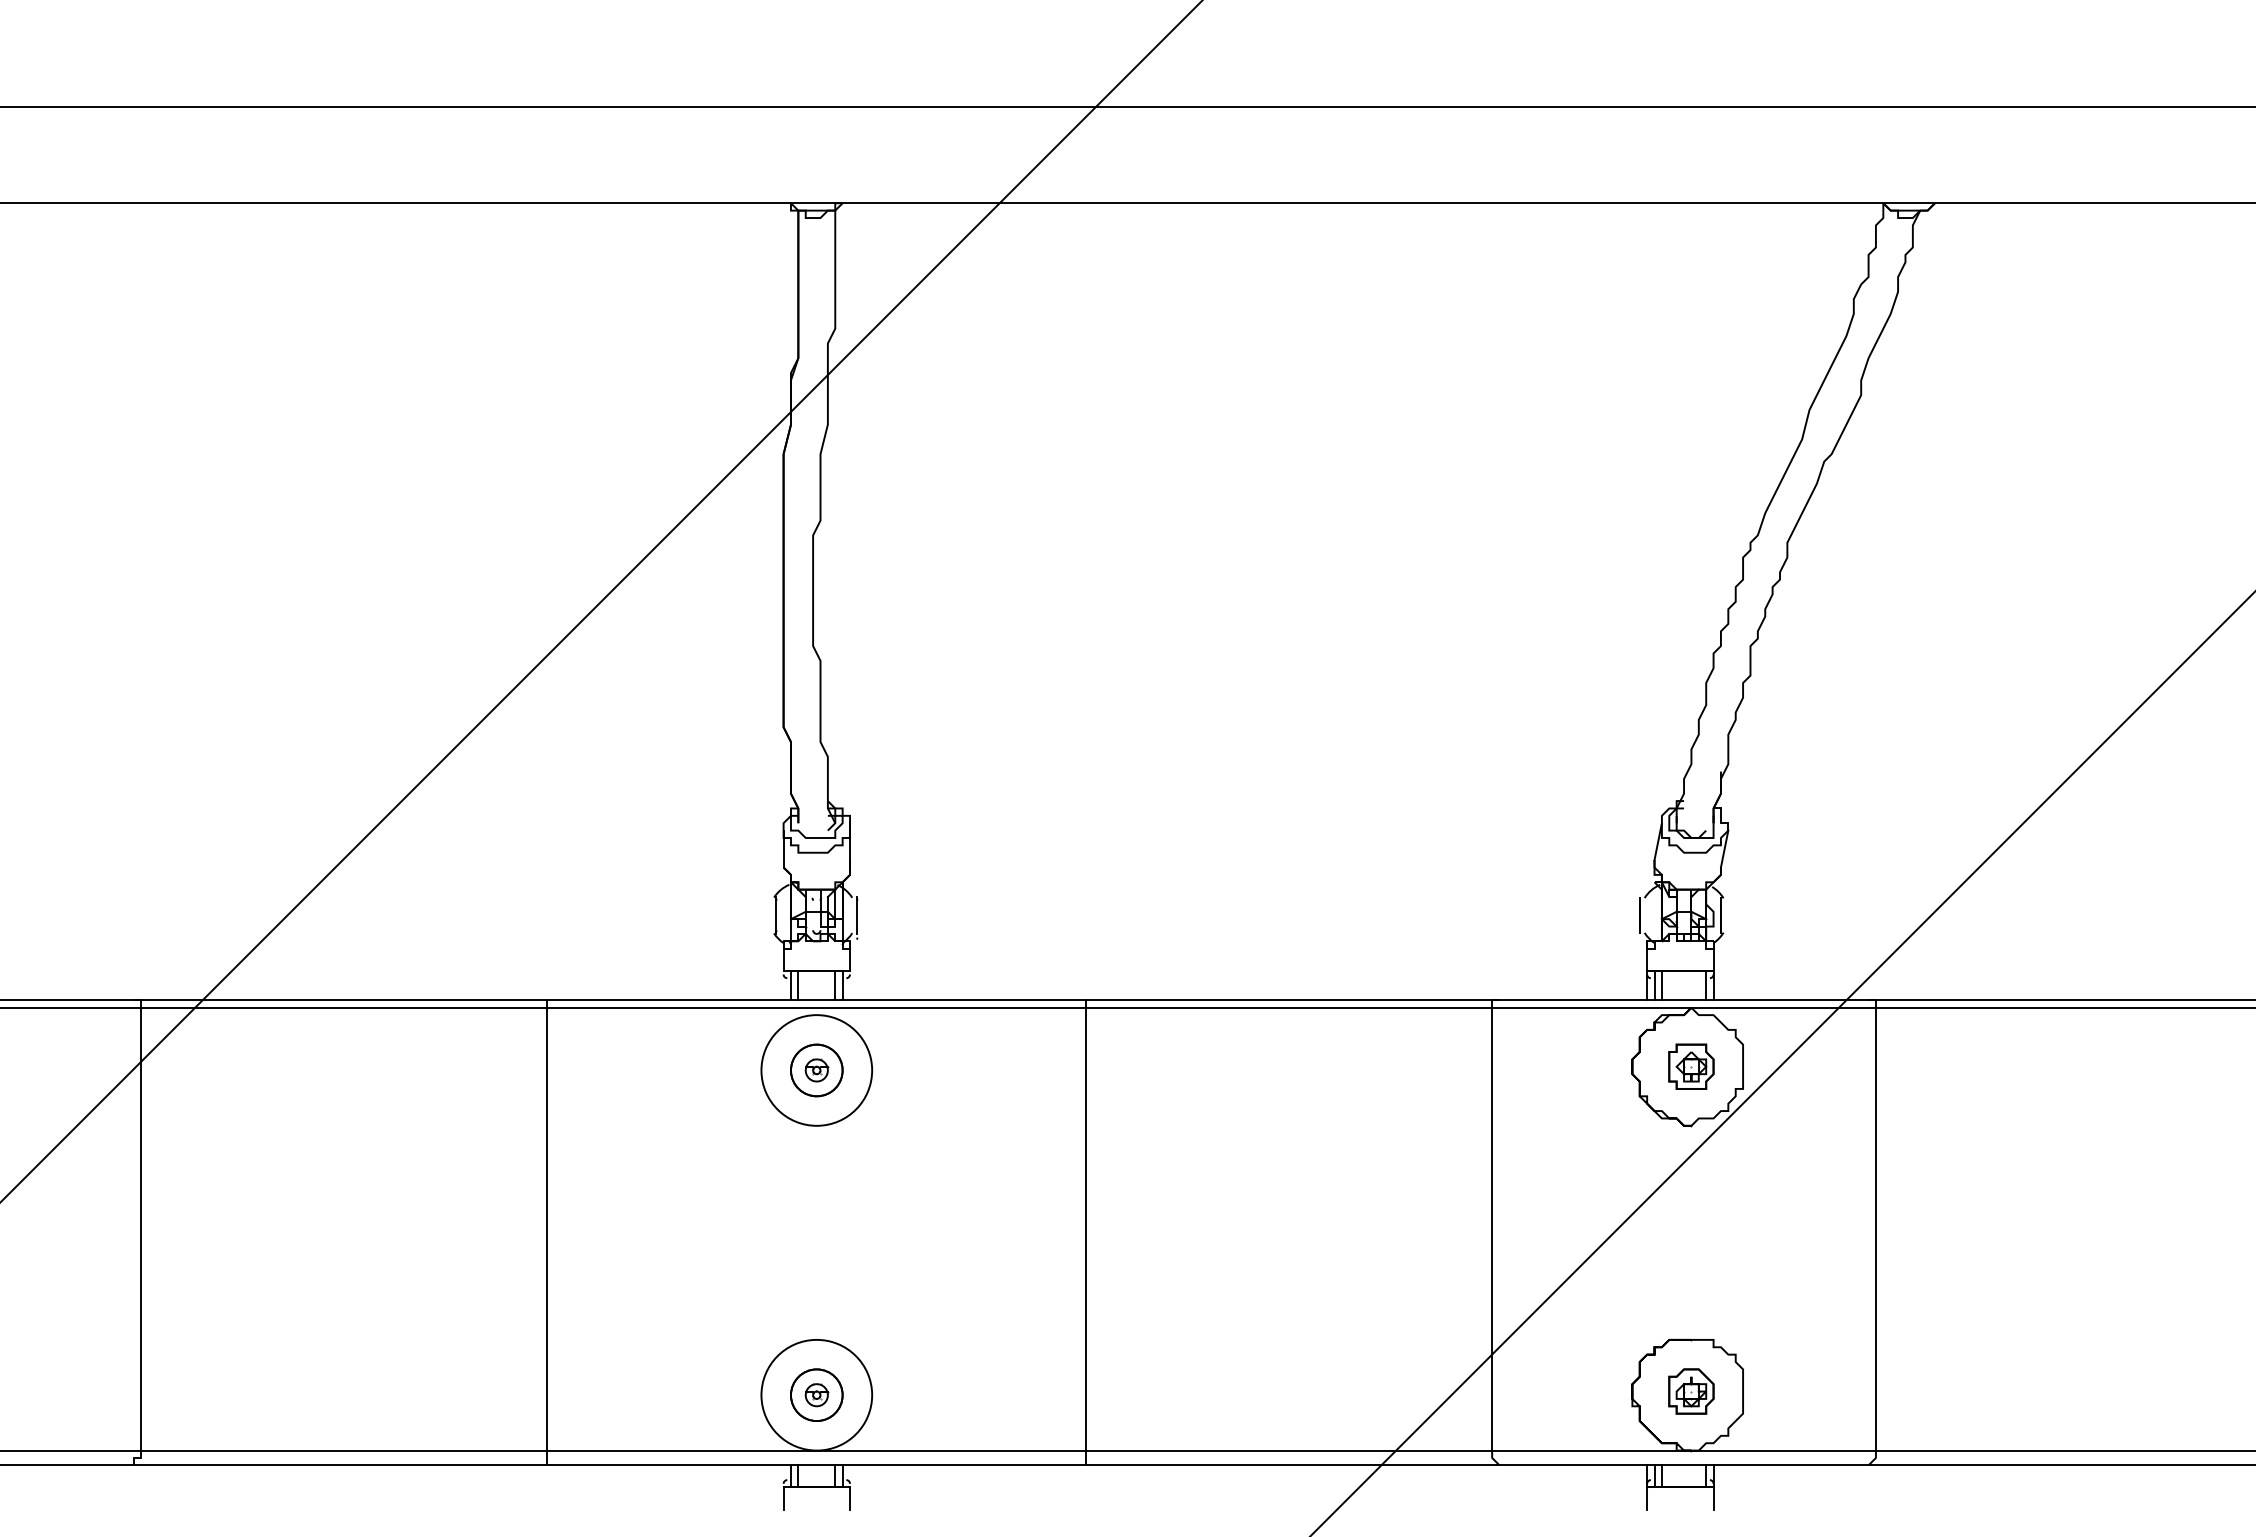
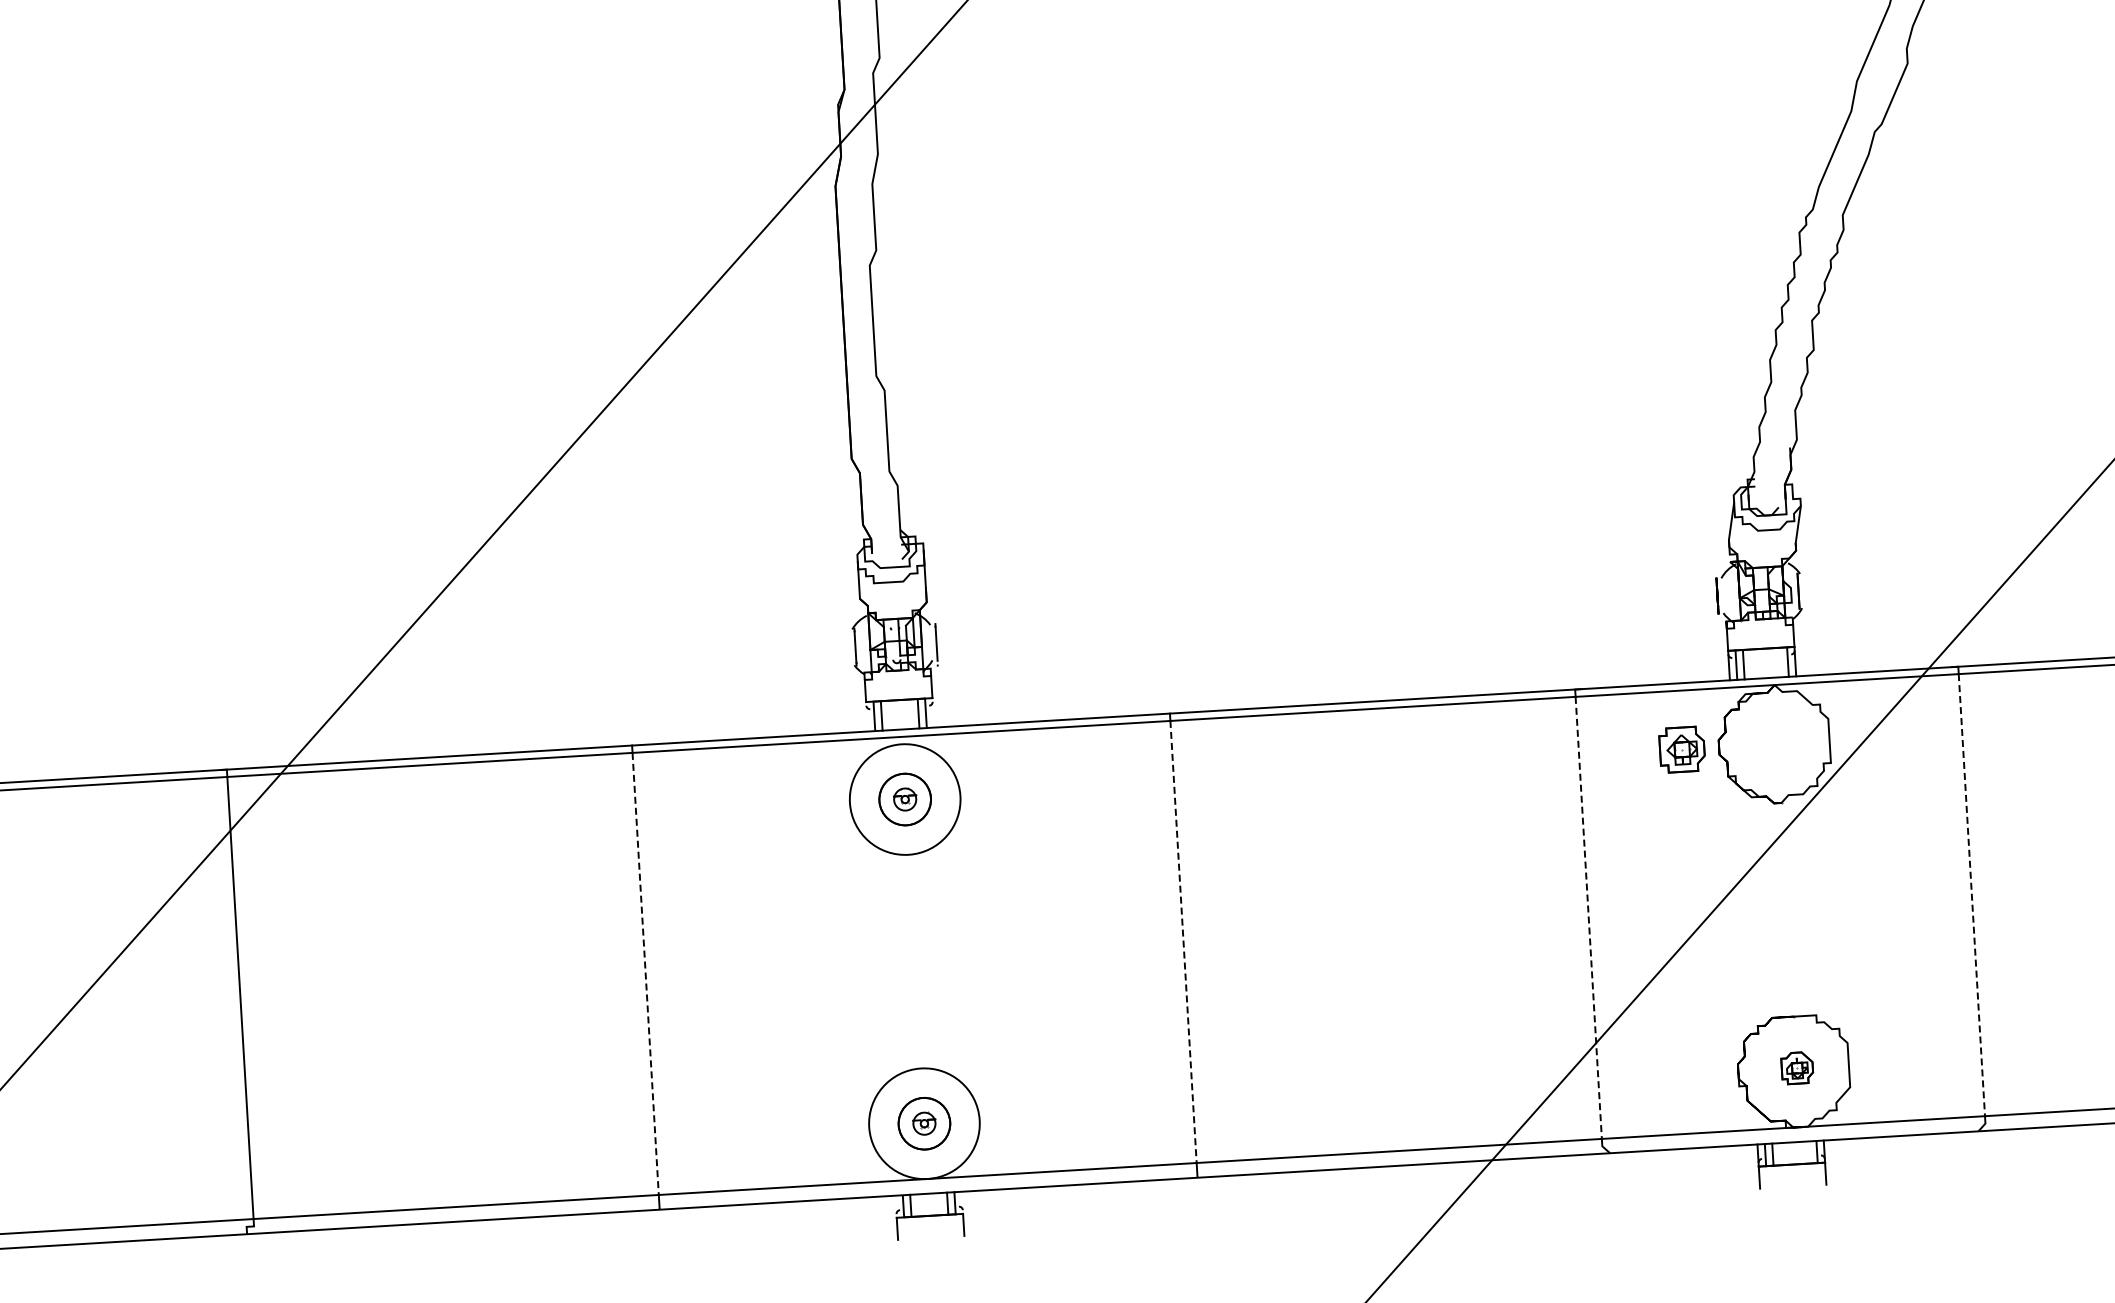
part: (1691, 1066) -> (1682, 749), moved
line: (547, 1229) -> (645, 974), solid -> dashed
line: (1086, 1229) -> (1183, 942), solid -> dashed
line: (1492, 1229) -> (1589, 918), solid -> dashed
line: (1875, 1229) -> (1971, 895), solid -> dashed
part: (1691, 1391) -> (1797, 1068), size x0.7

